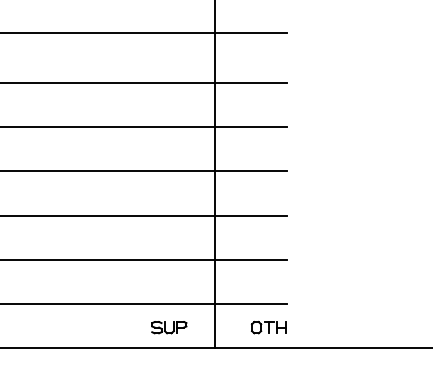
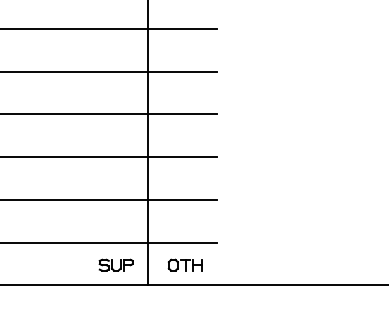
part: (169, 327) -> (116, 265), moved
part: (268, 327) -> (184, 265), moved

